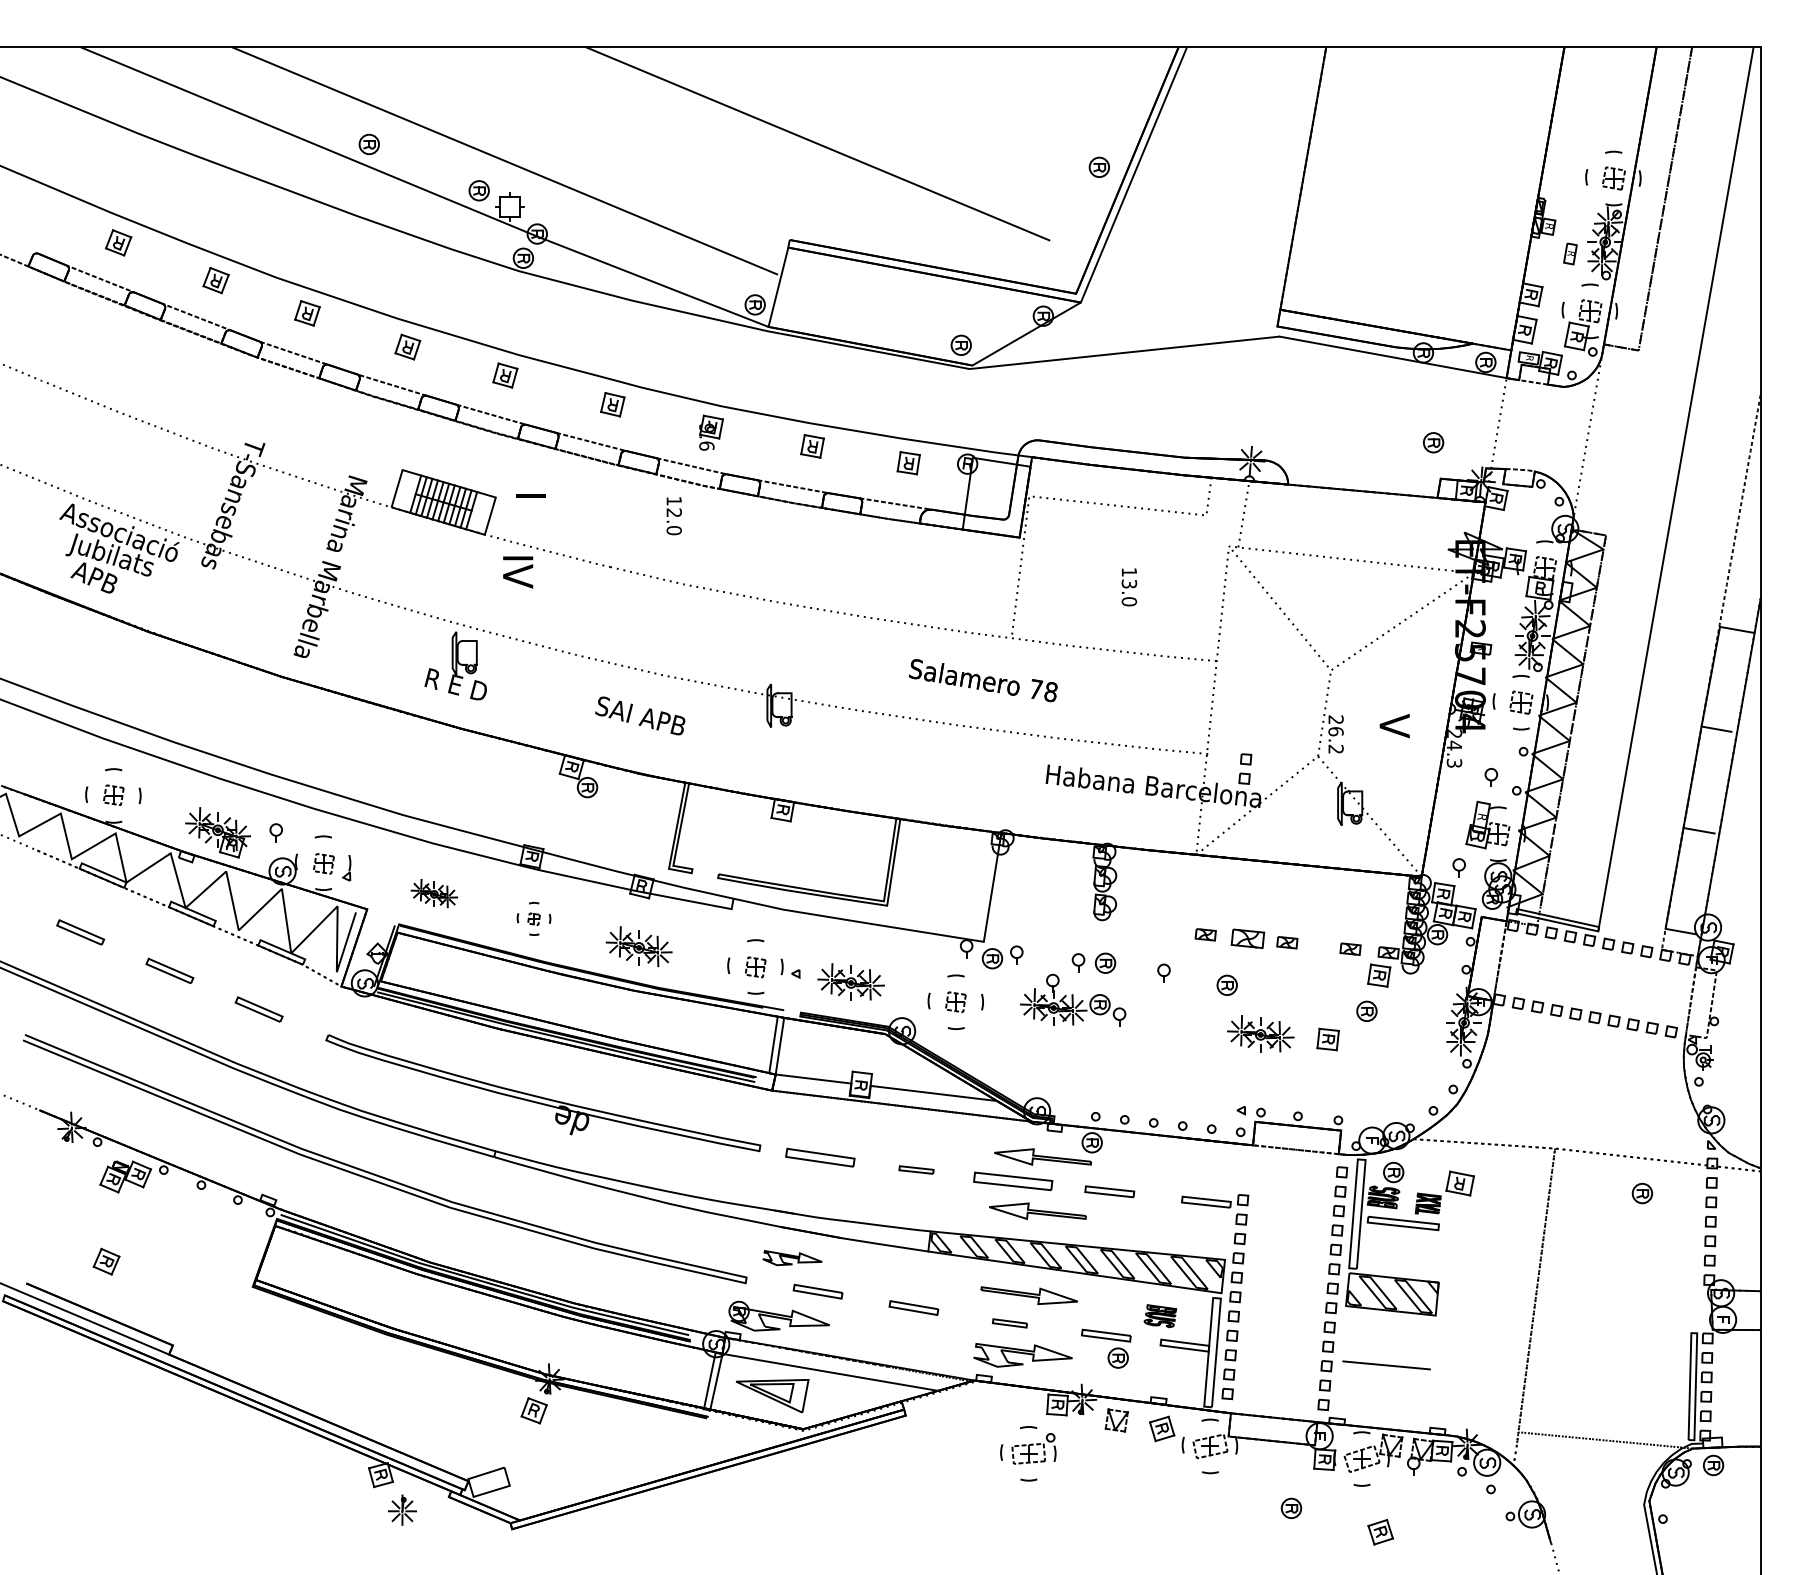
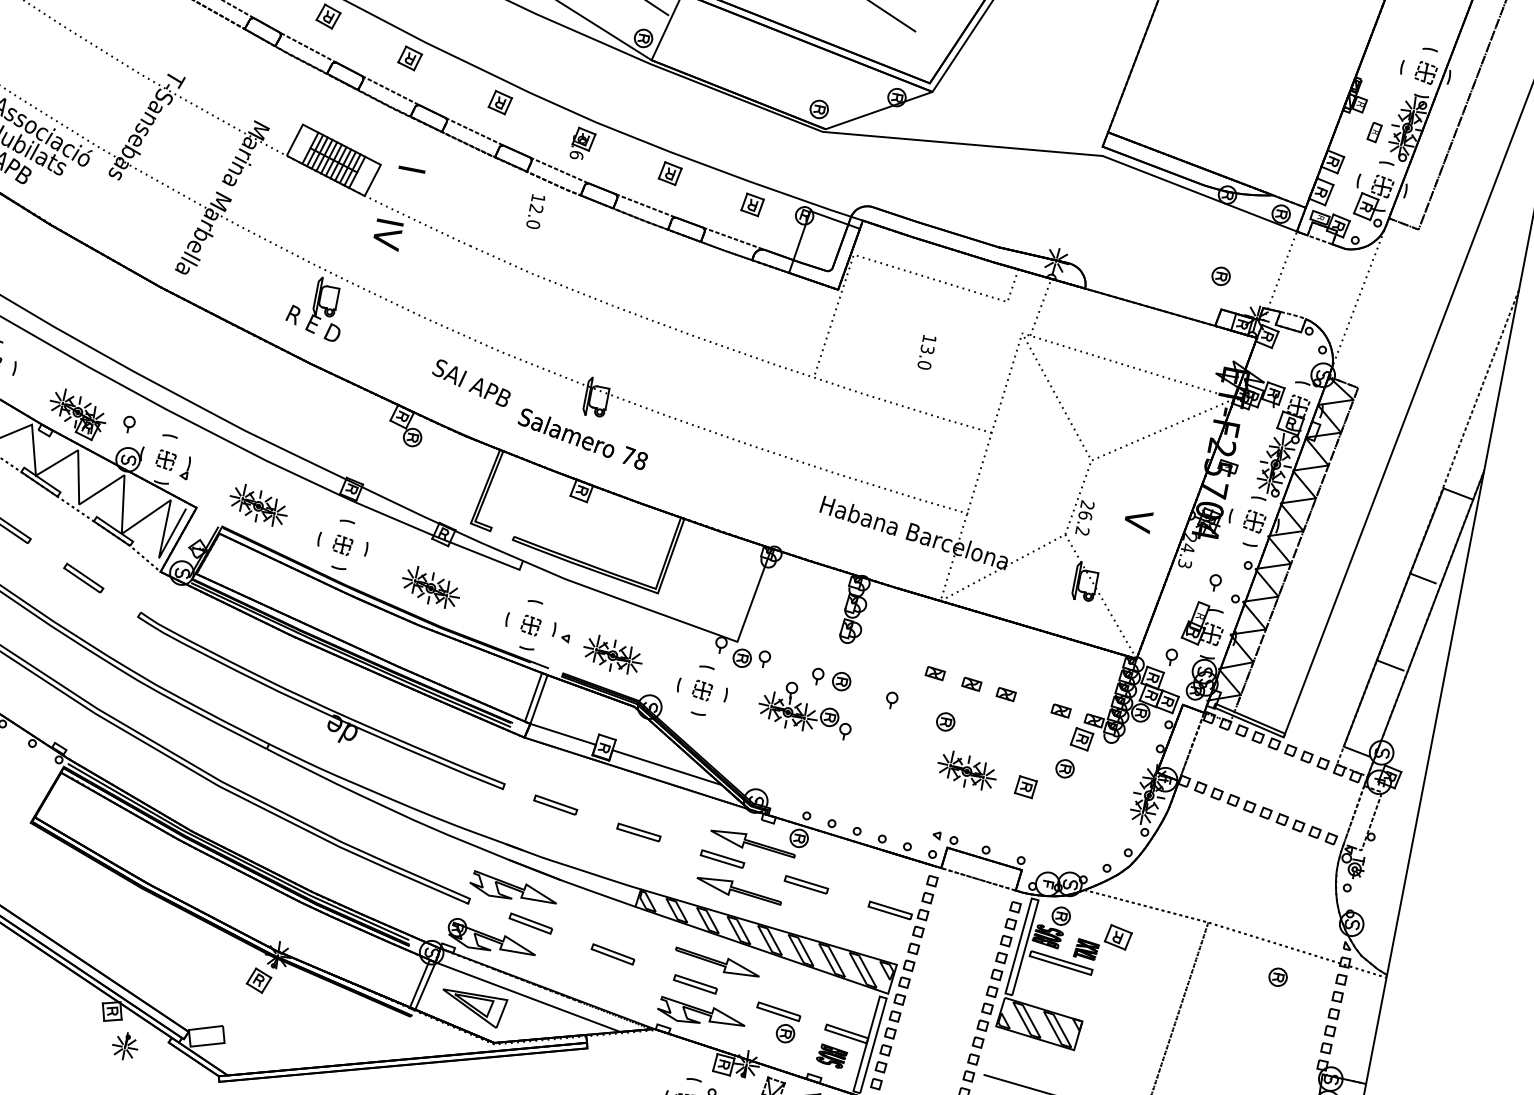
text: (982, 680) -> (582, 438), moved
part: (1245, 768) -> (930, 889), moved
part: (434, 893) -> (258, 505), size x1.43
part: (533, 918) -> (342, 544), size x1.67
part: (1247, 938) -> (971, 683), size x0.62
part: (819, 1157) -> (555, 804), size x0.71
part: (916, 1169) -> (638, 832), size x1.43
part: (1012, 1181) -> (721, 859), size x0.62
part: (792, 1257) -> (514, 888), size x1.67
part: (1160, 1316) -> (831, 1056), moved
part: (1009, 1323) -> (695, 984), size x1.43

